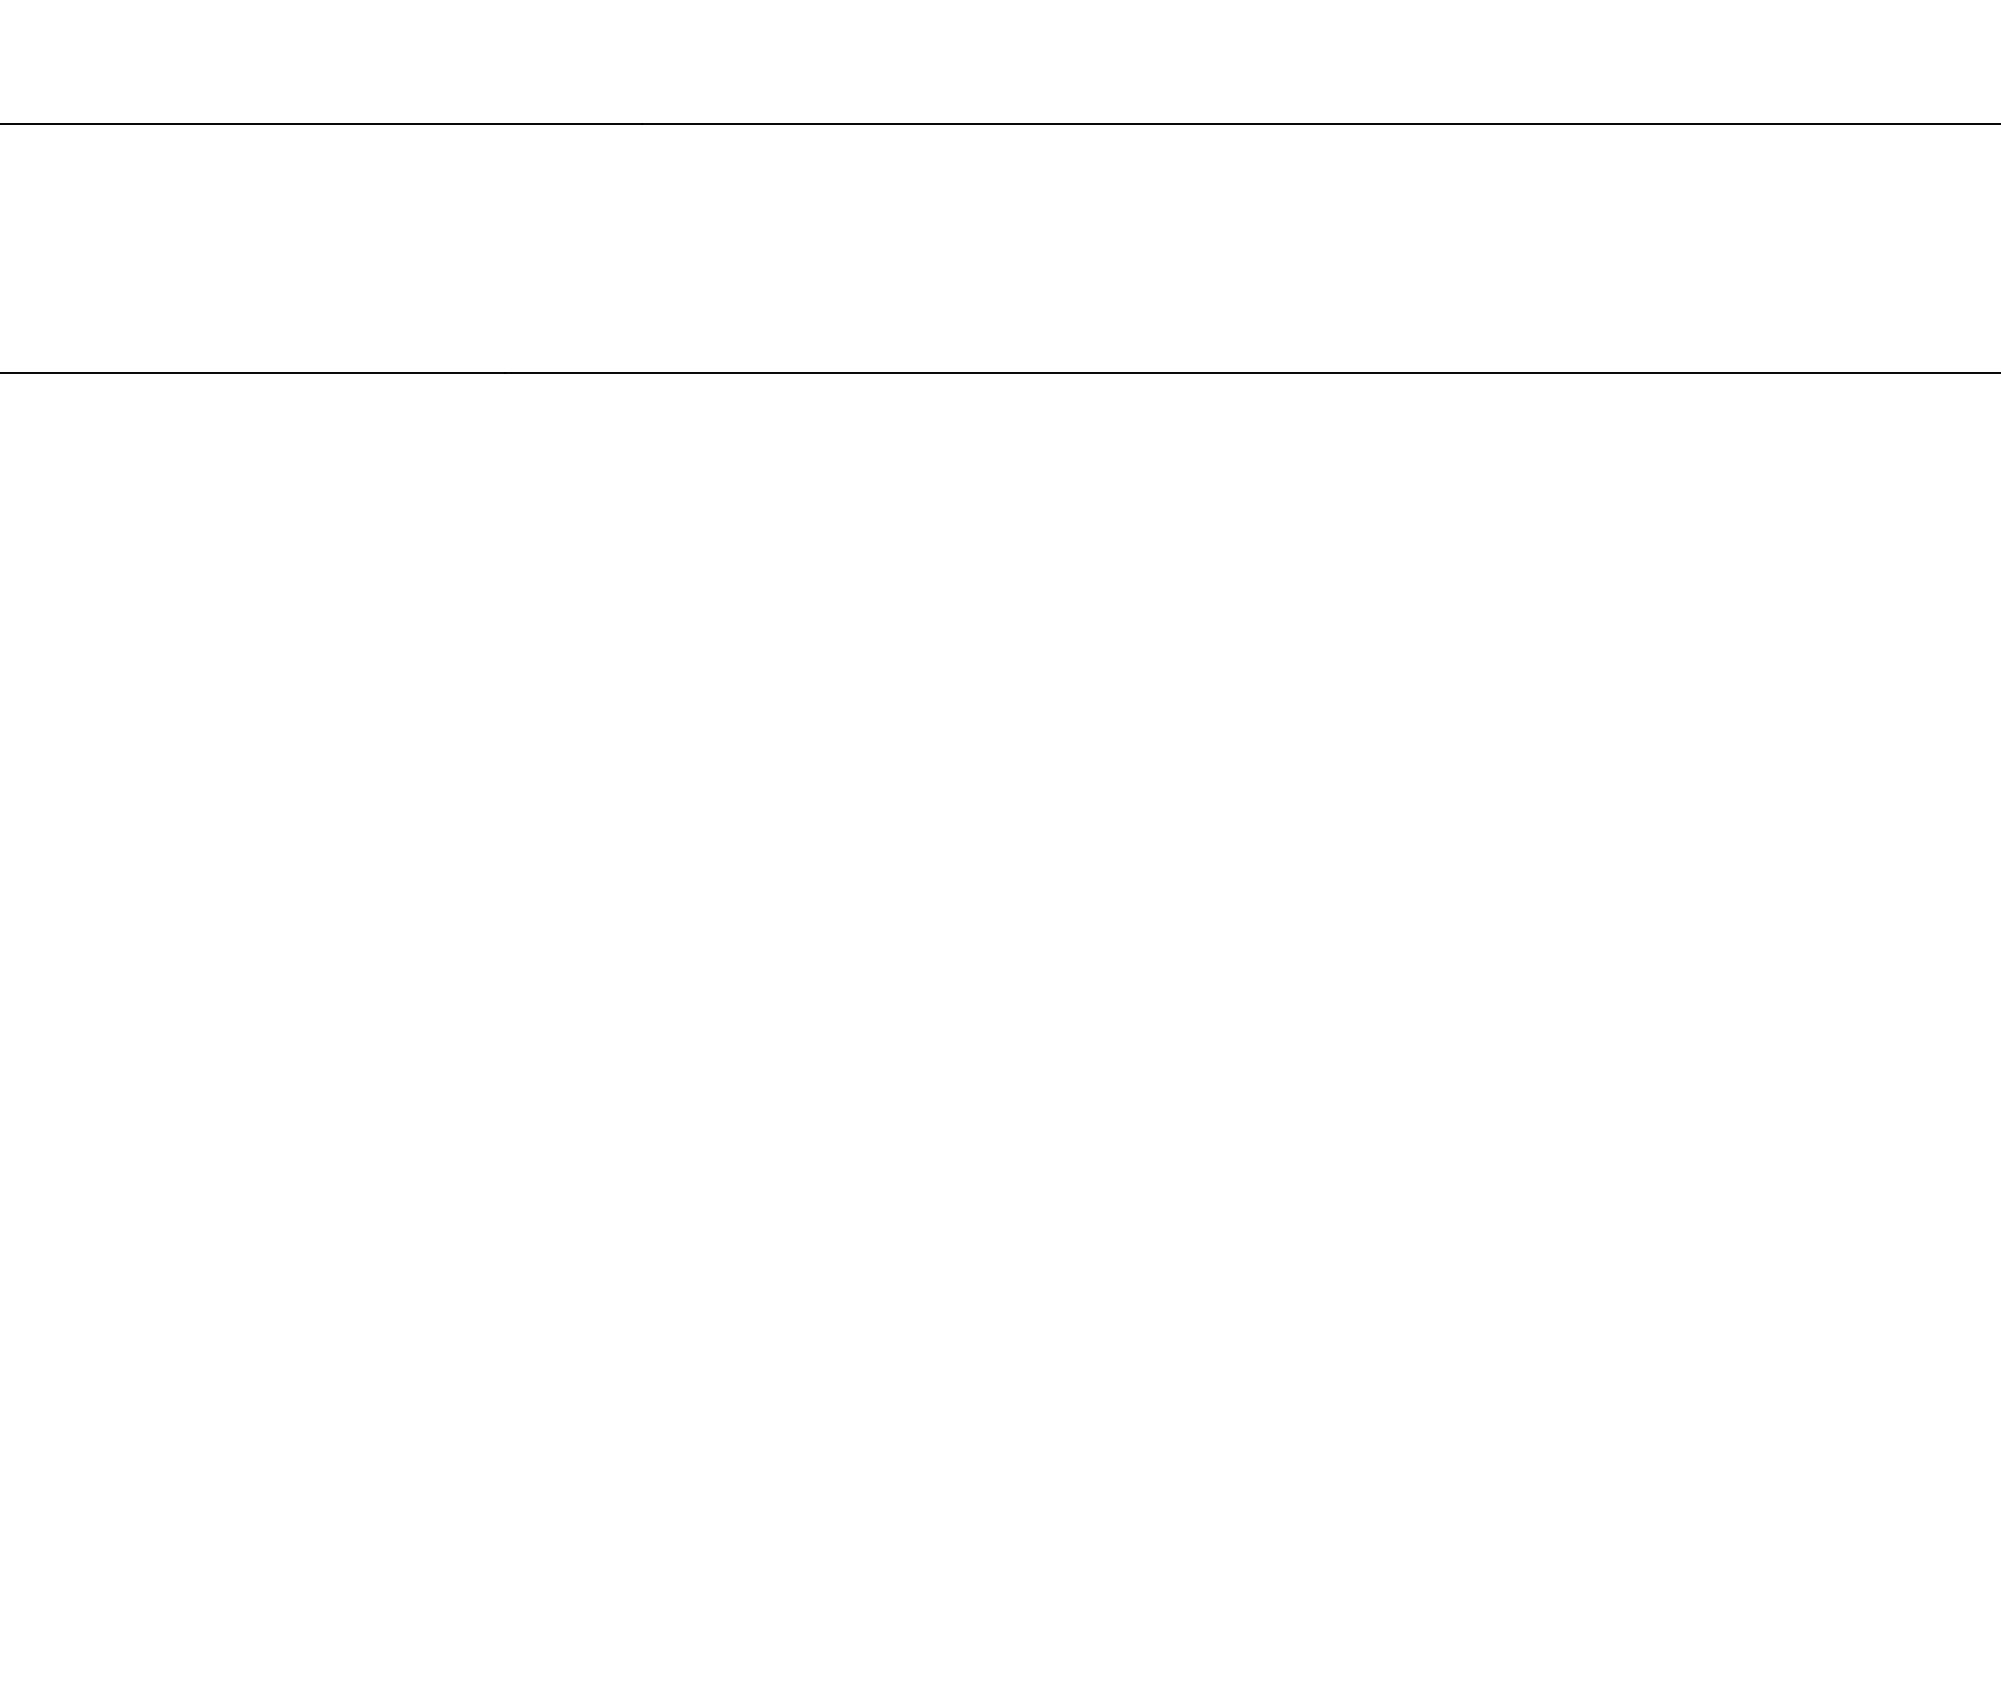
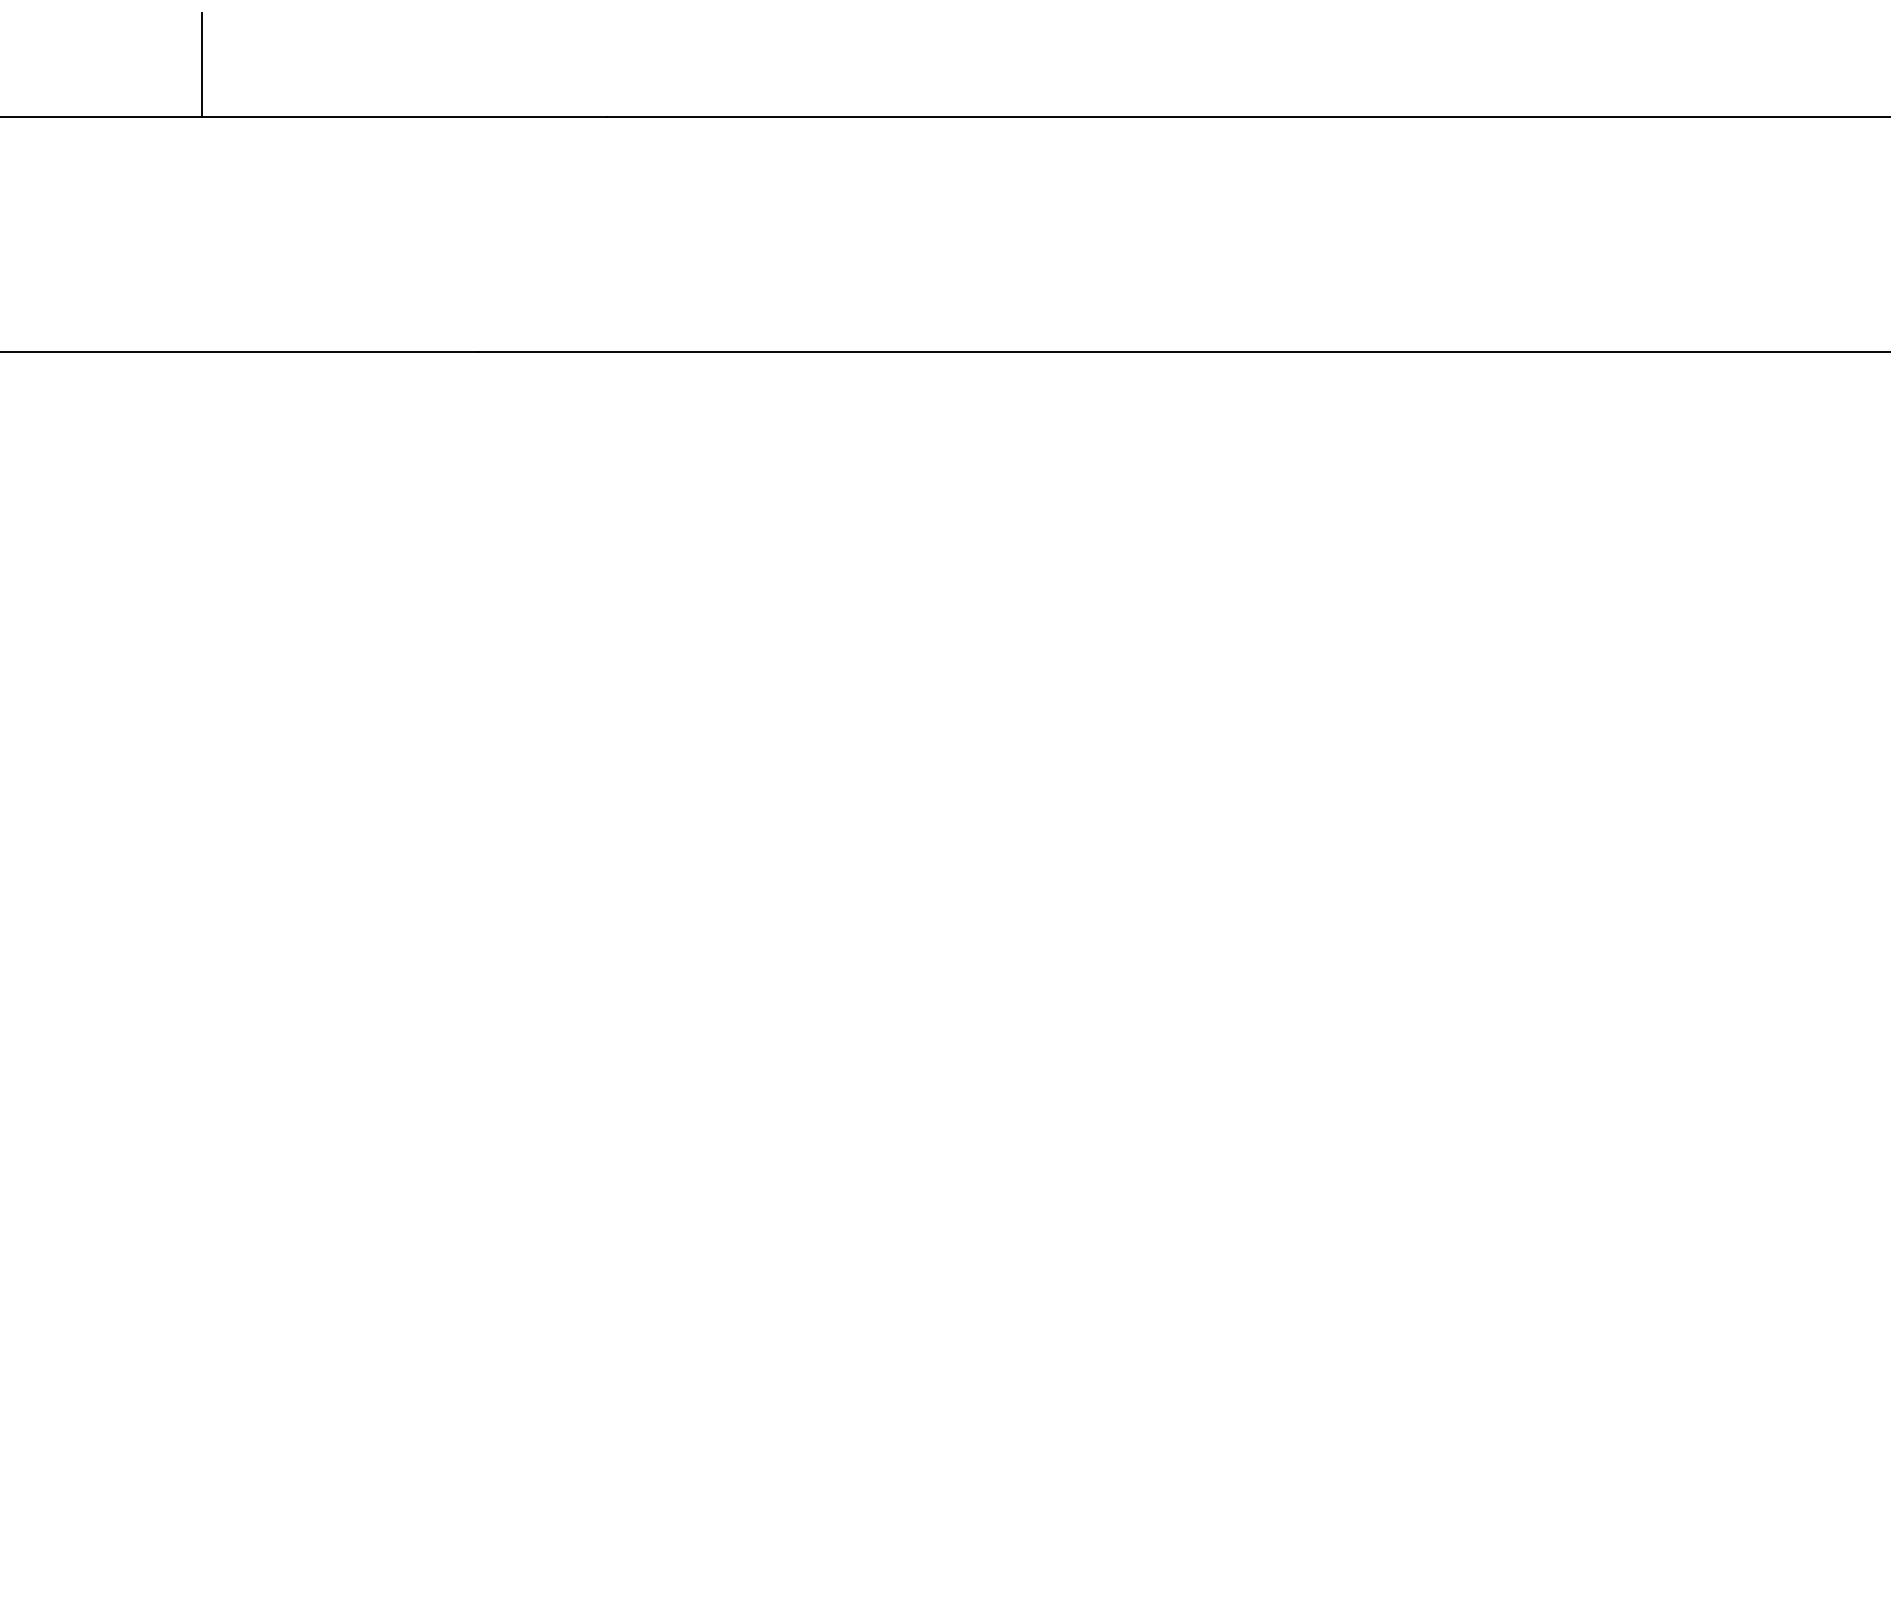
line: (214, 68) -> (202, 64), added

